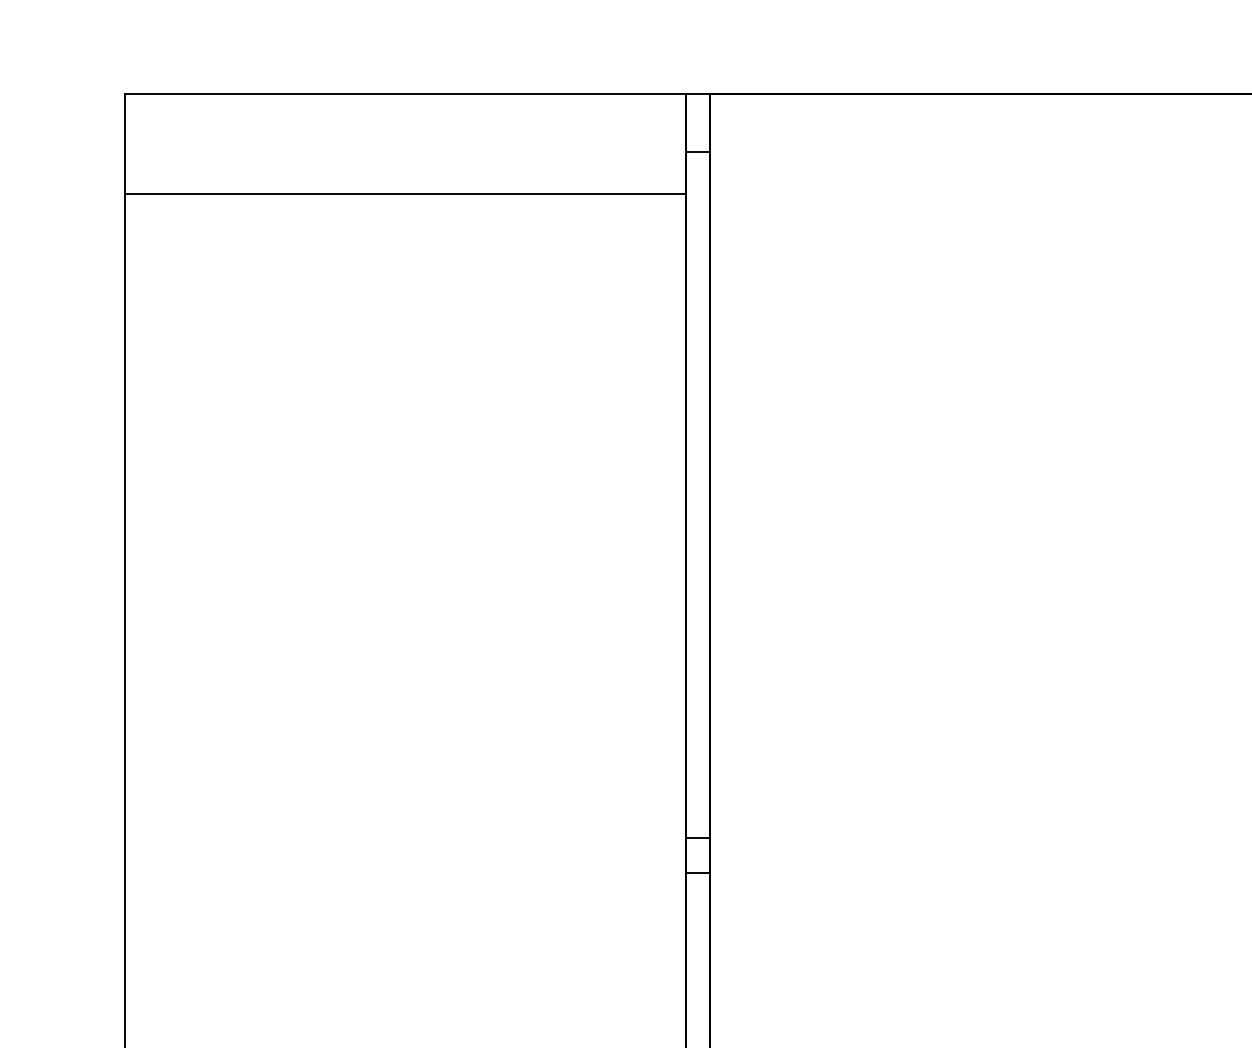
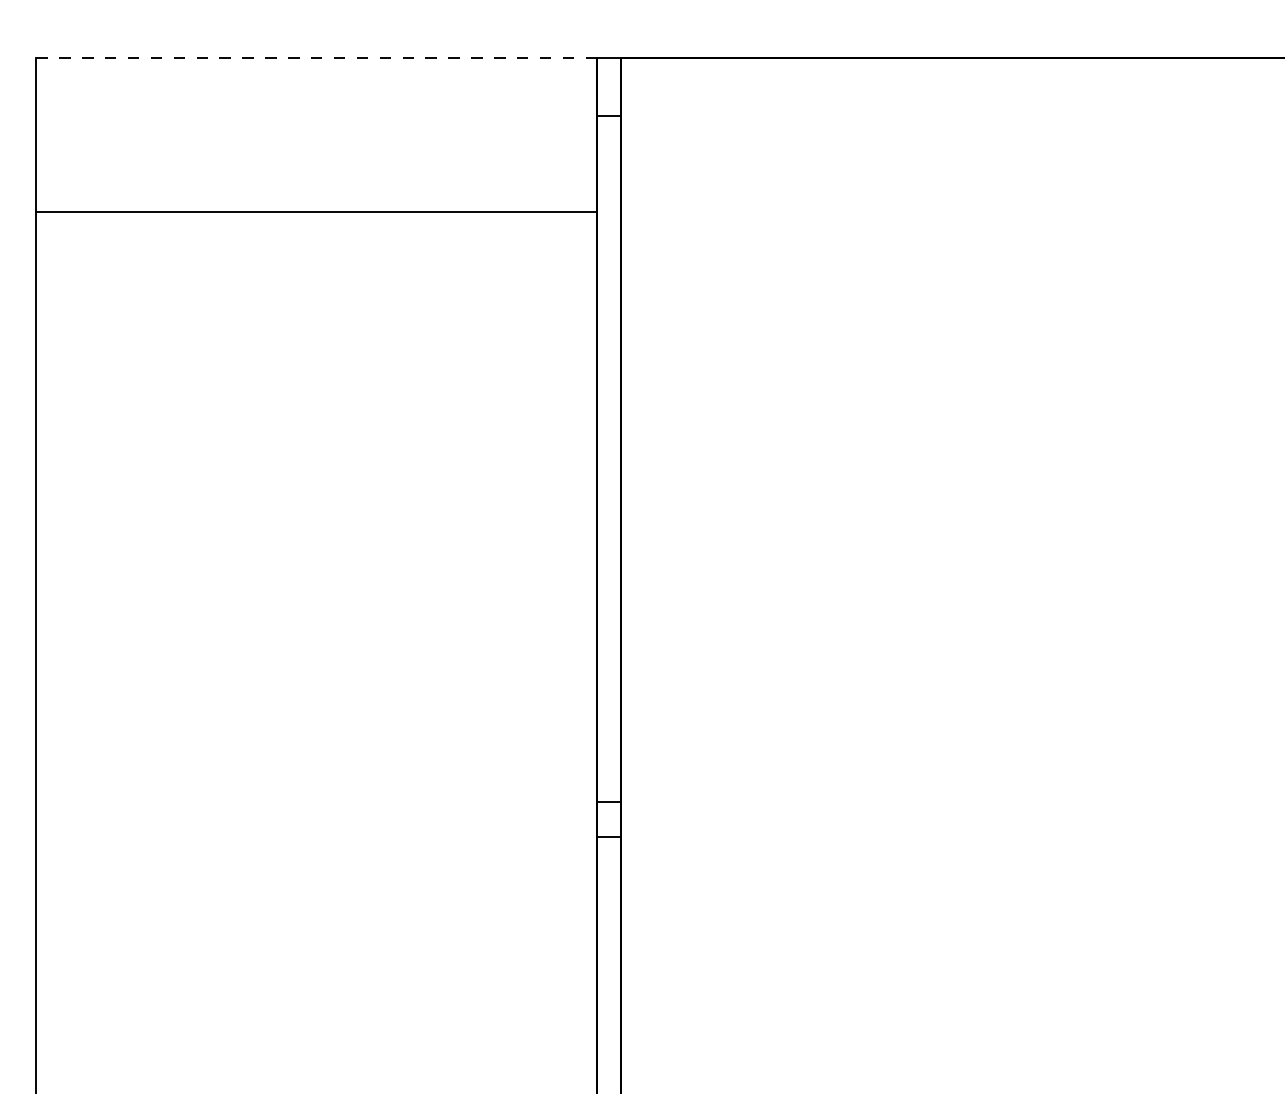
line: (405, 94) -> (316, 58), solid -> dashed
line: (405, 193) -> (316, 211), moved

